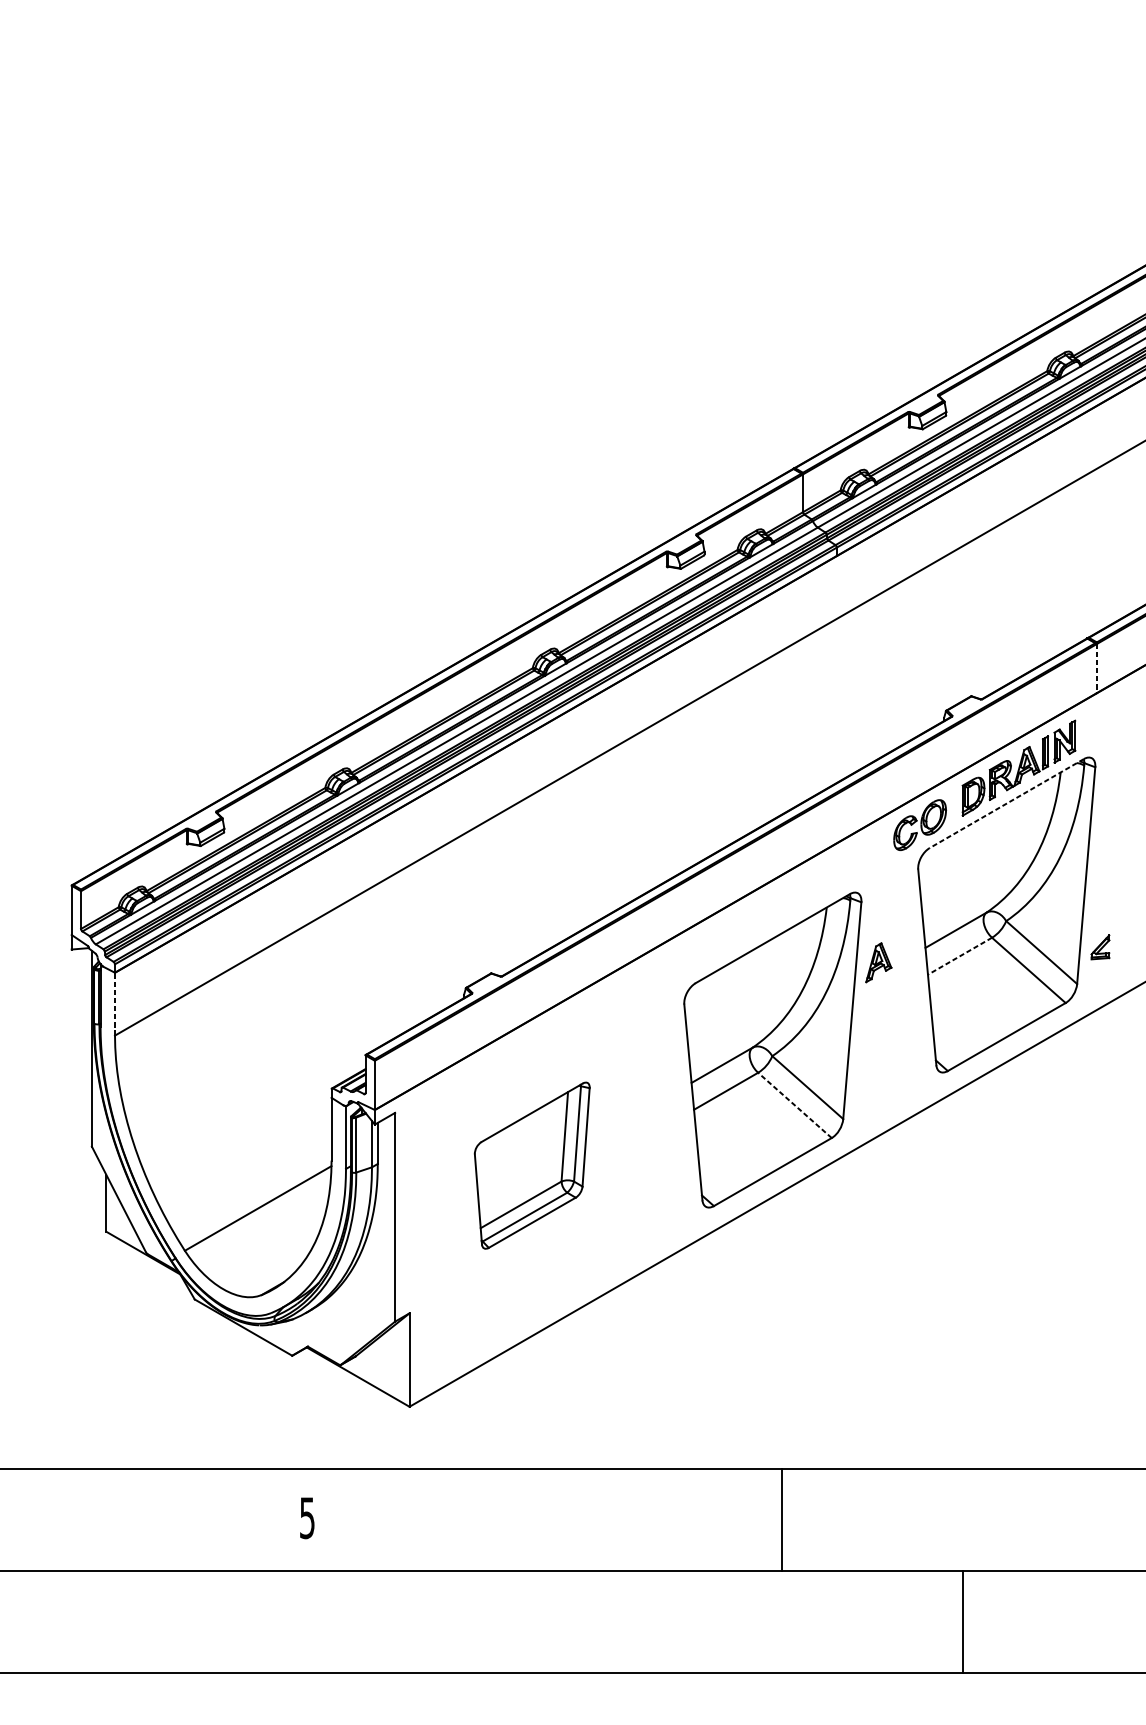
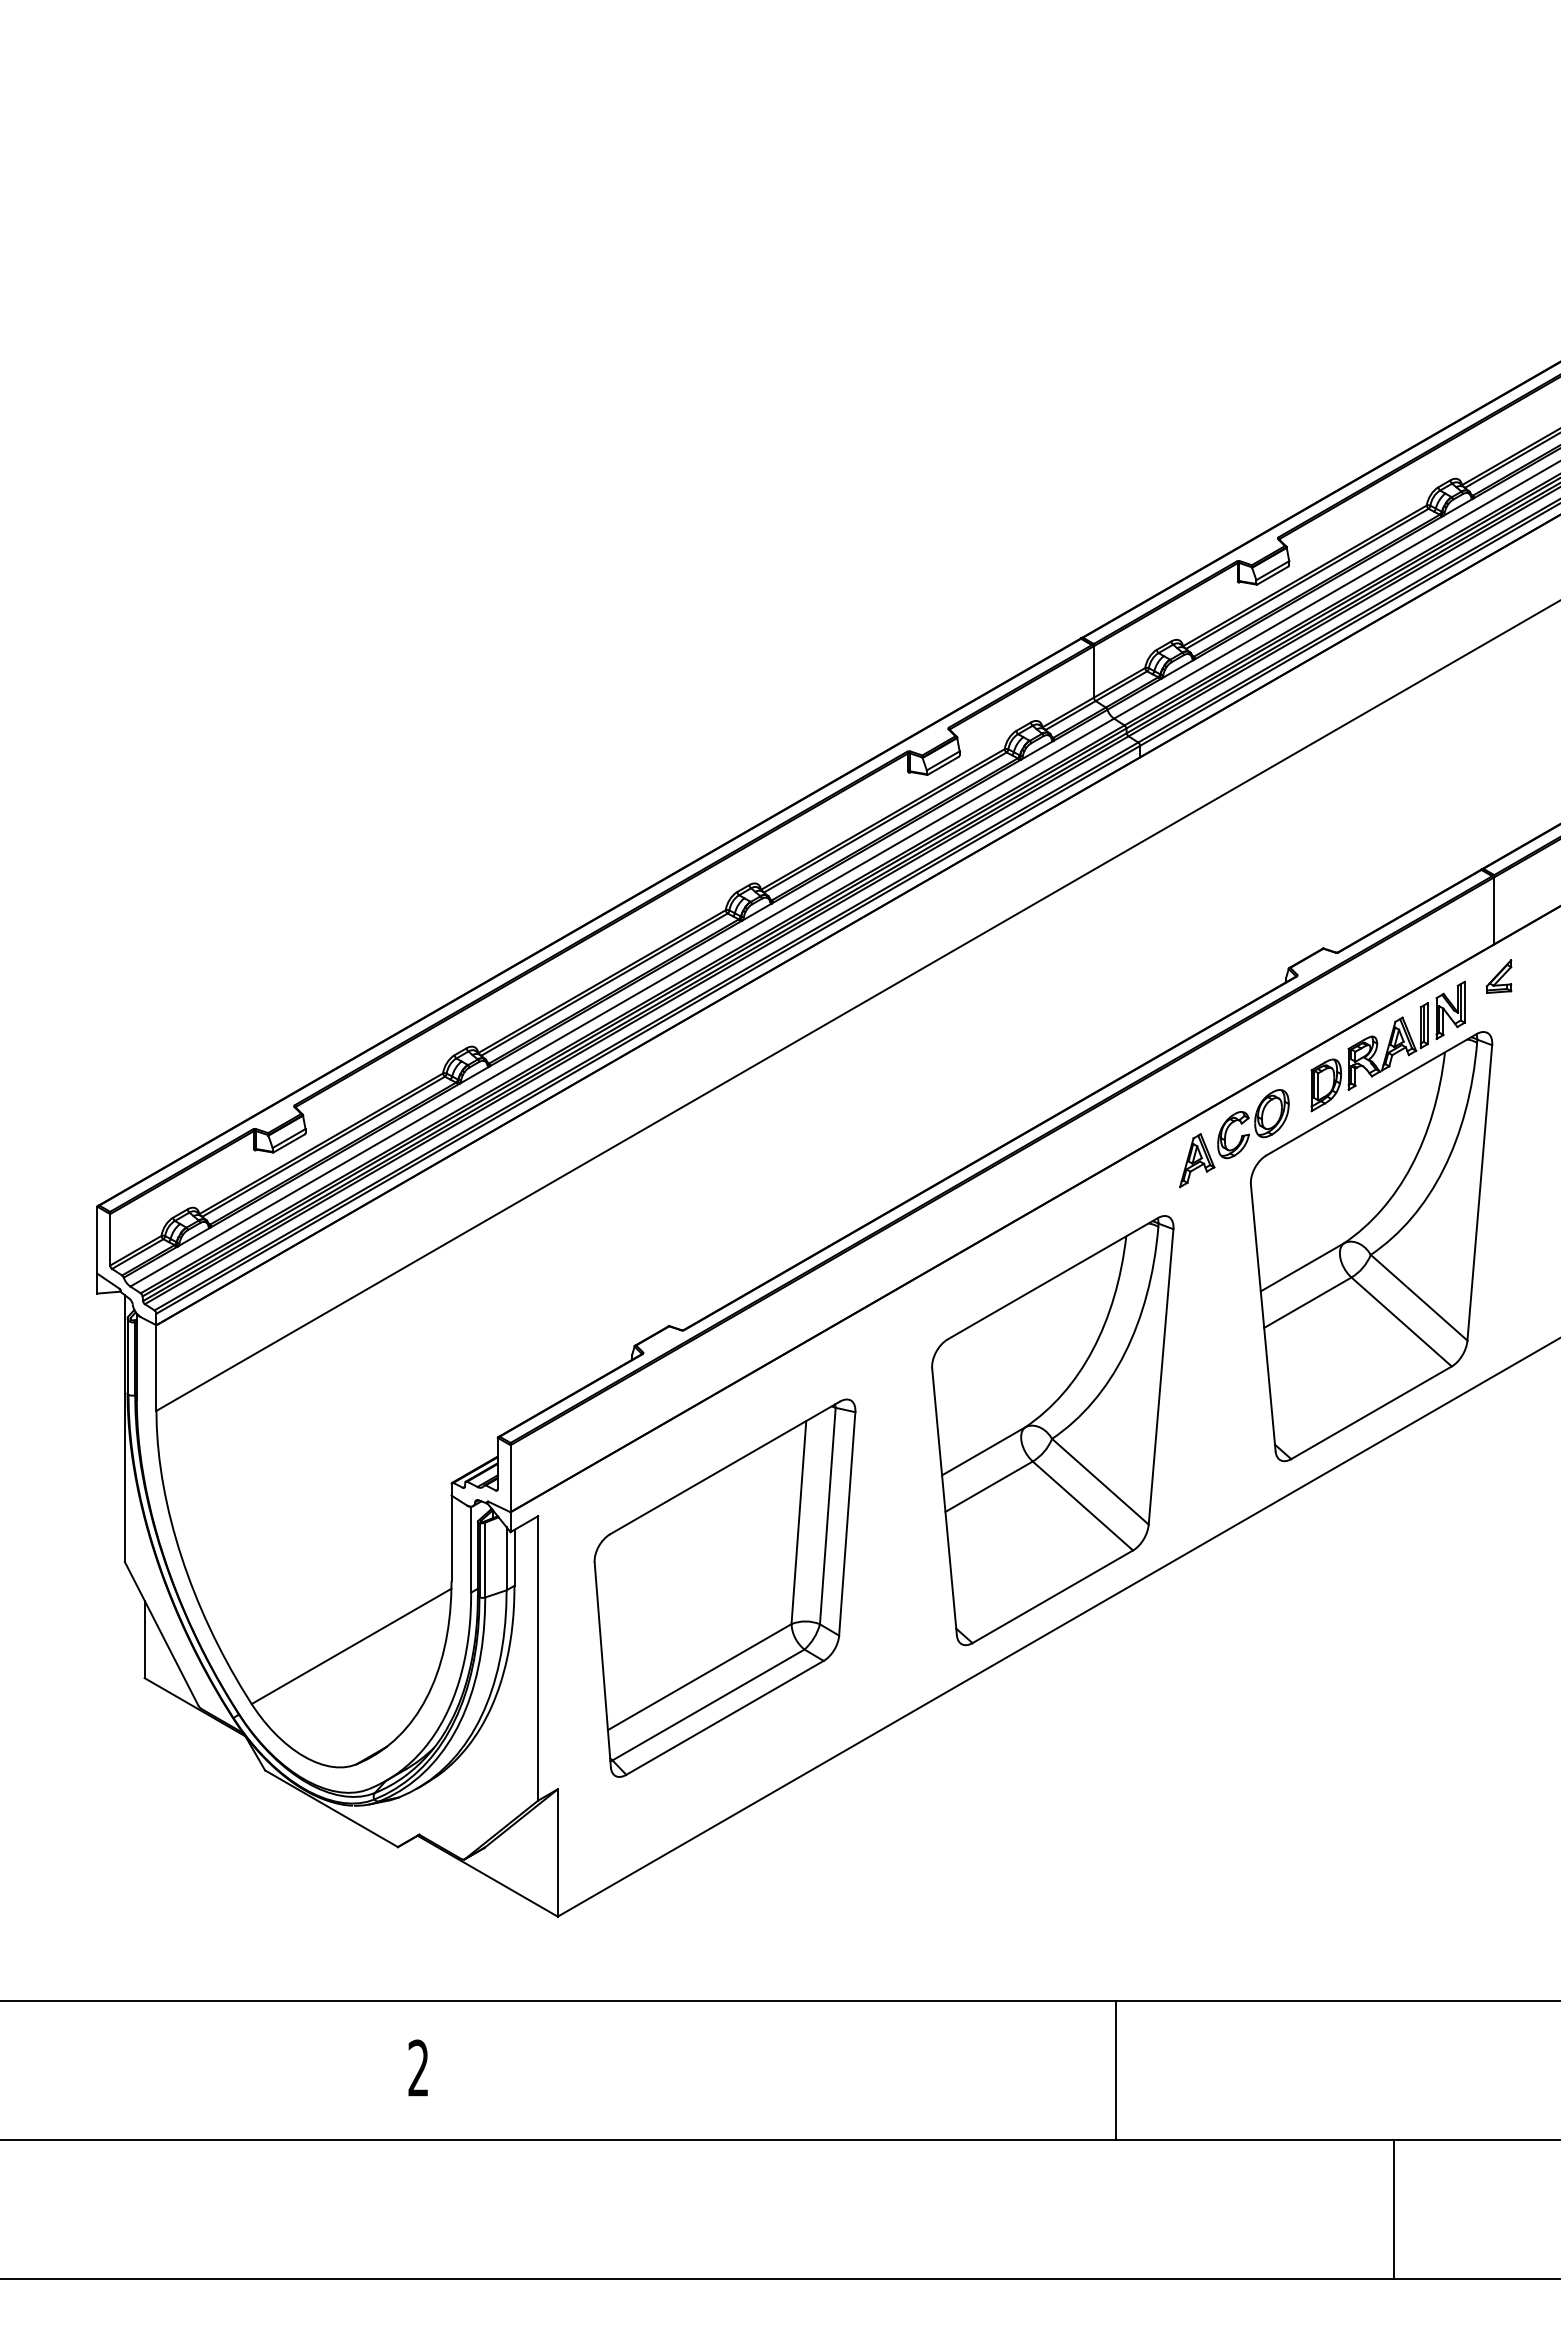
line: (1097, 668) -> (1494, 910), dashed -> solid
line: (1006, 804) -> (1371, 1095), dashed -> solid
part: (1100, 947) -> (1499, 976), moved
line: (959, 956) -> (1307, 1302), dashed -> solid
part: (879, 962) -> (1197, 1160), moved
line: (115, 1004) -> (156, 1368), dashed -> solid
line: (794, 1105) -> (1082, 1505), dashed -> solid
part: (531, 1165) -> (724, 1587), size x1.67
text: (307, 1518) -> (418, 2068), 5 -> 2
line: (782, 1519) -> (1116, 2070), moved
line: (963, 1621) -> (1394, 2209), moved

